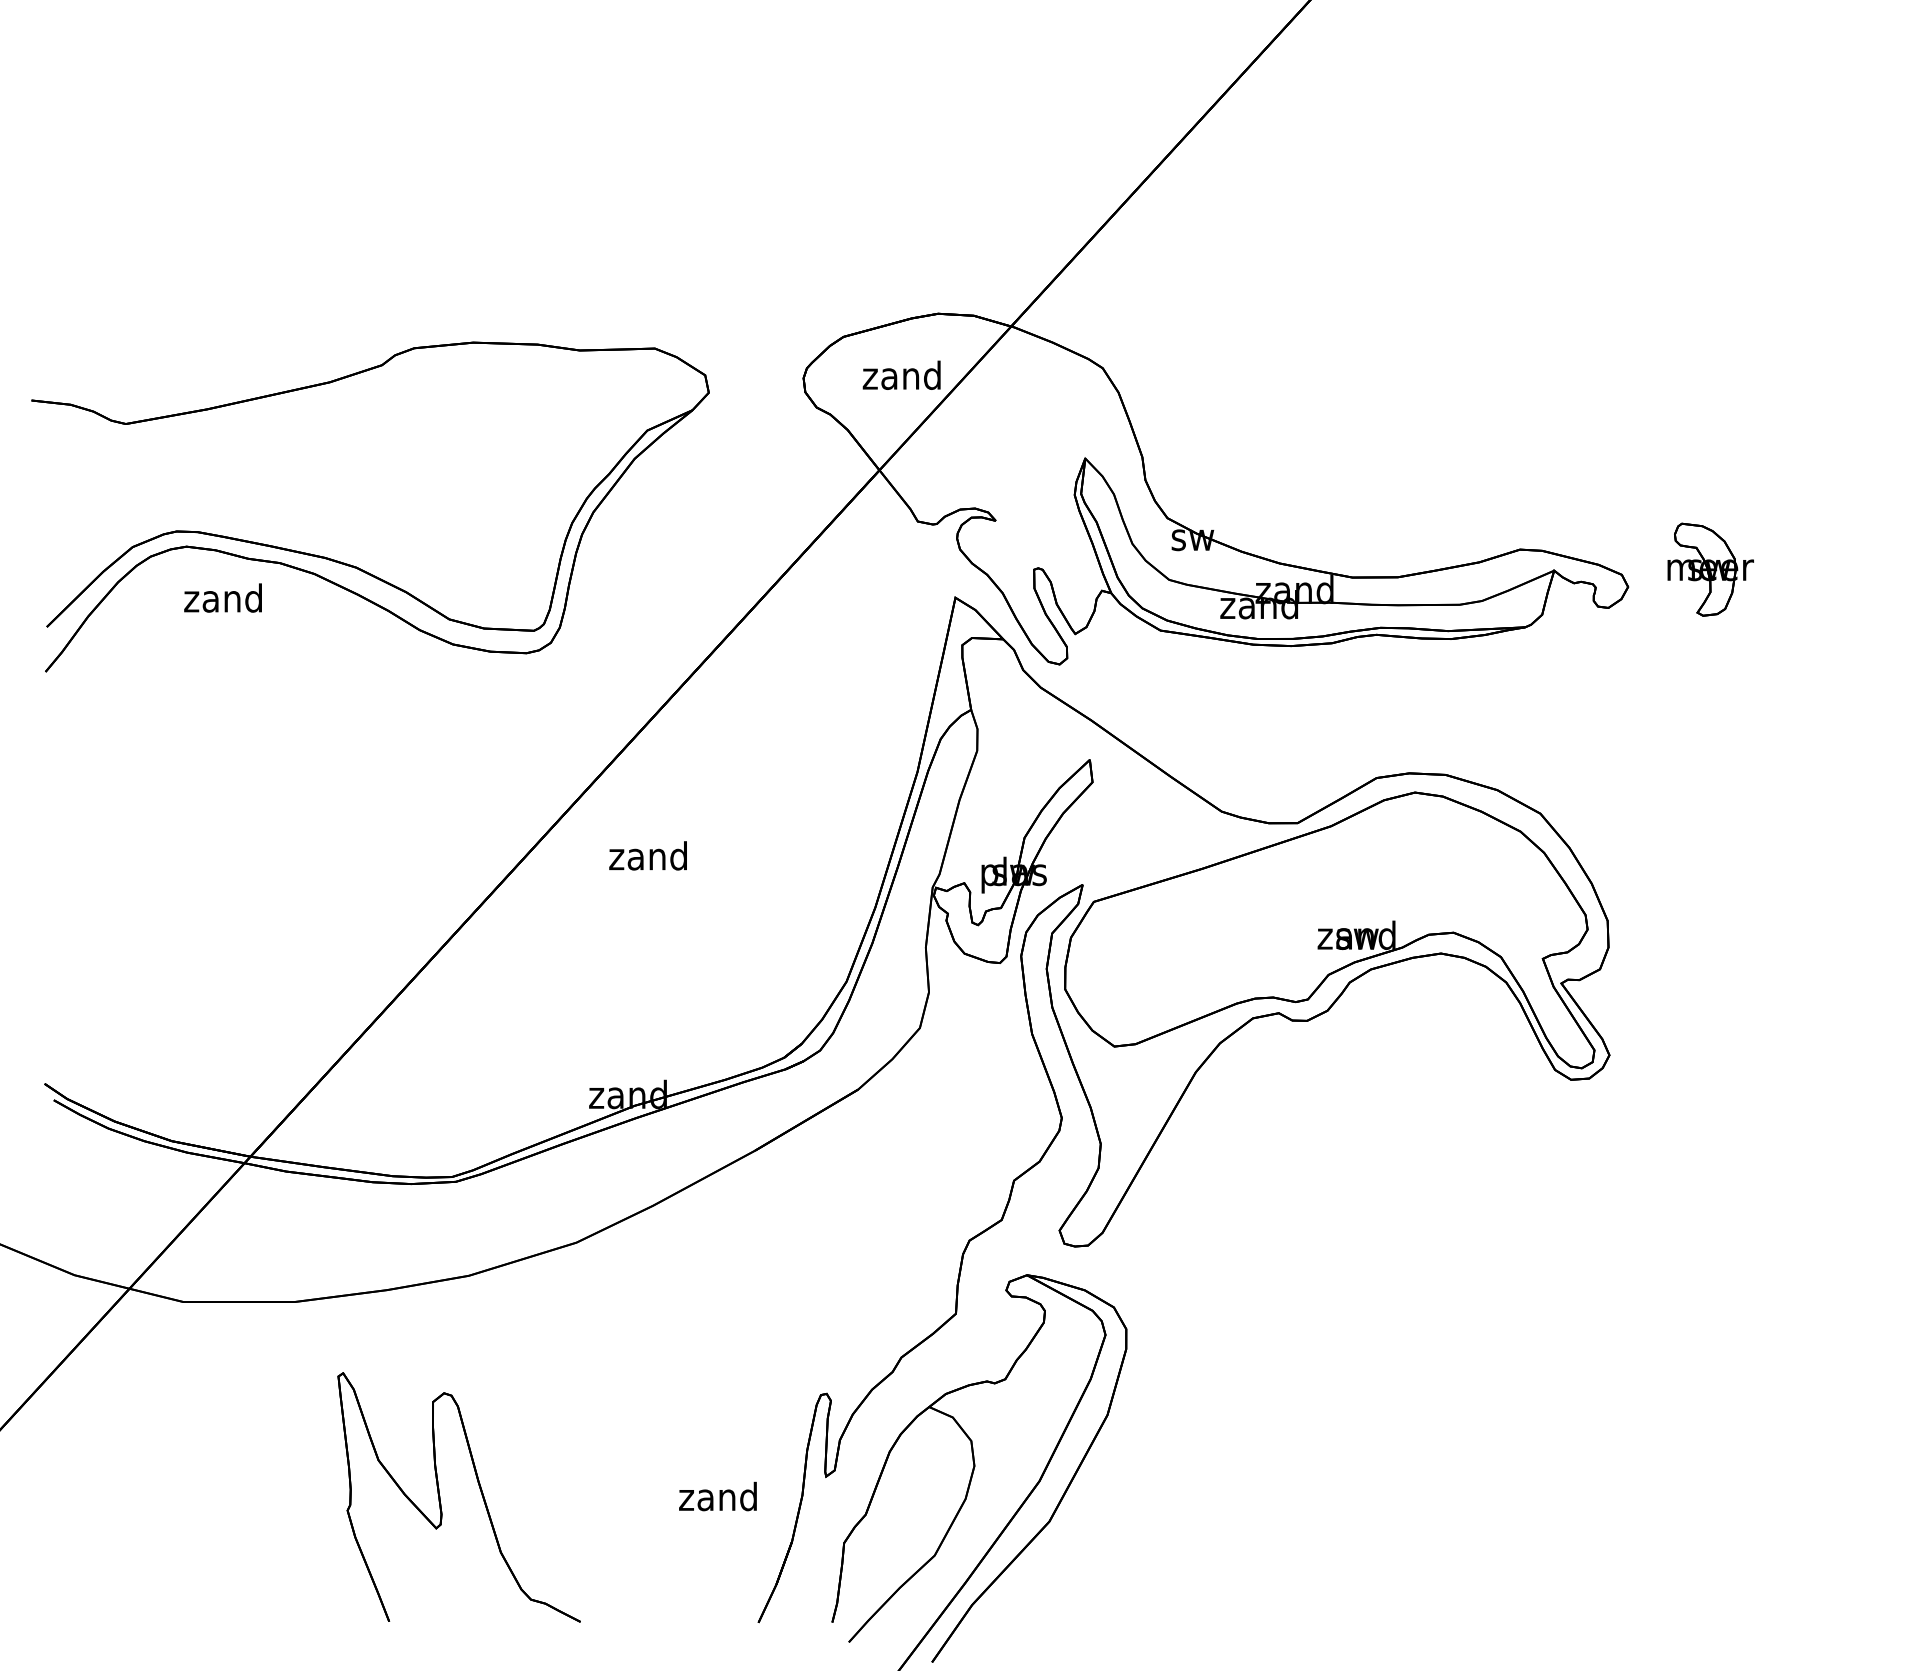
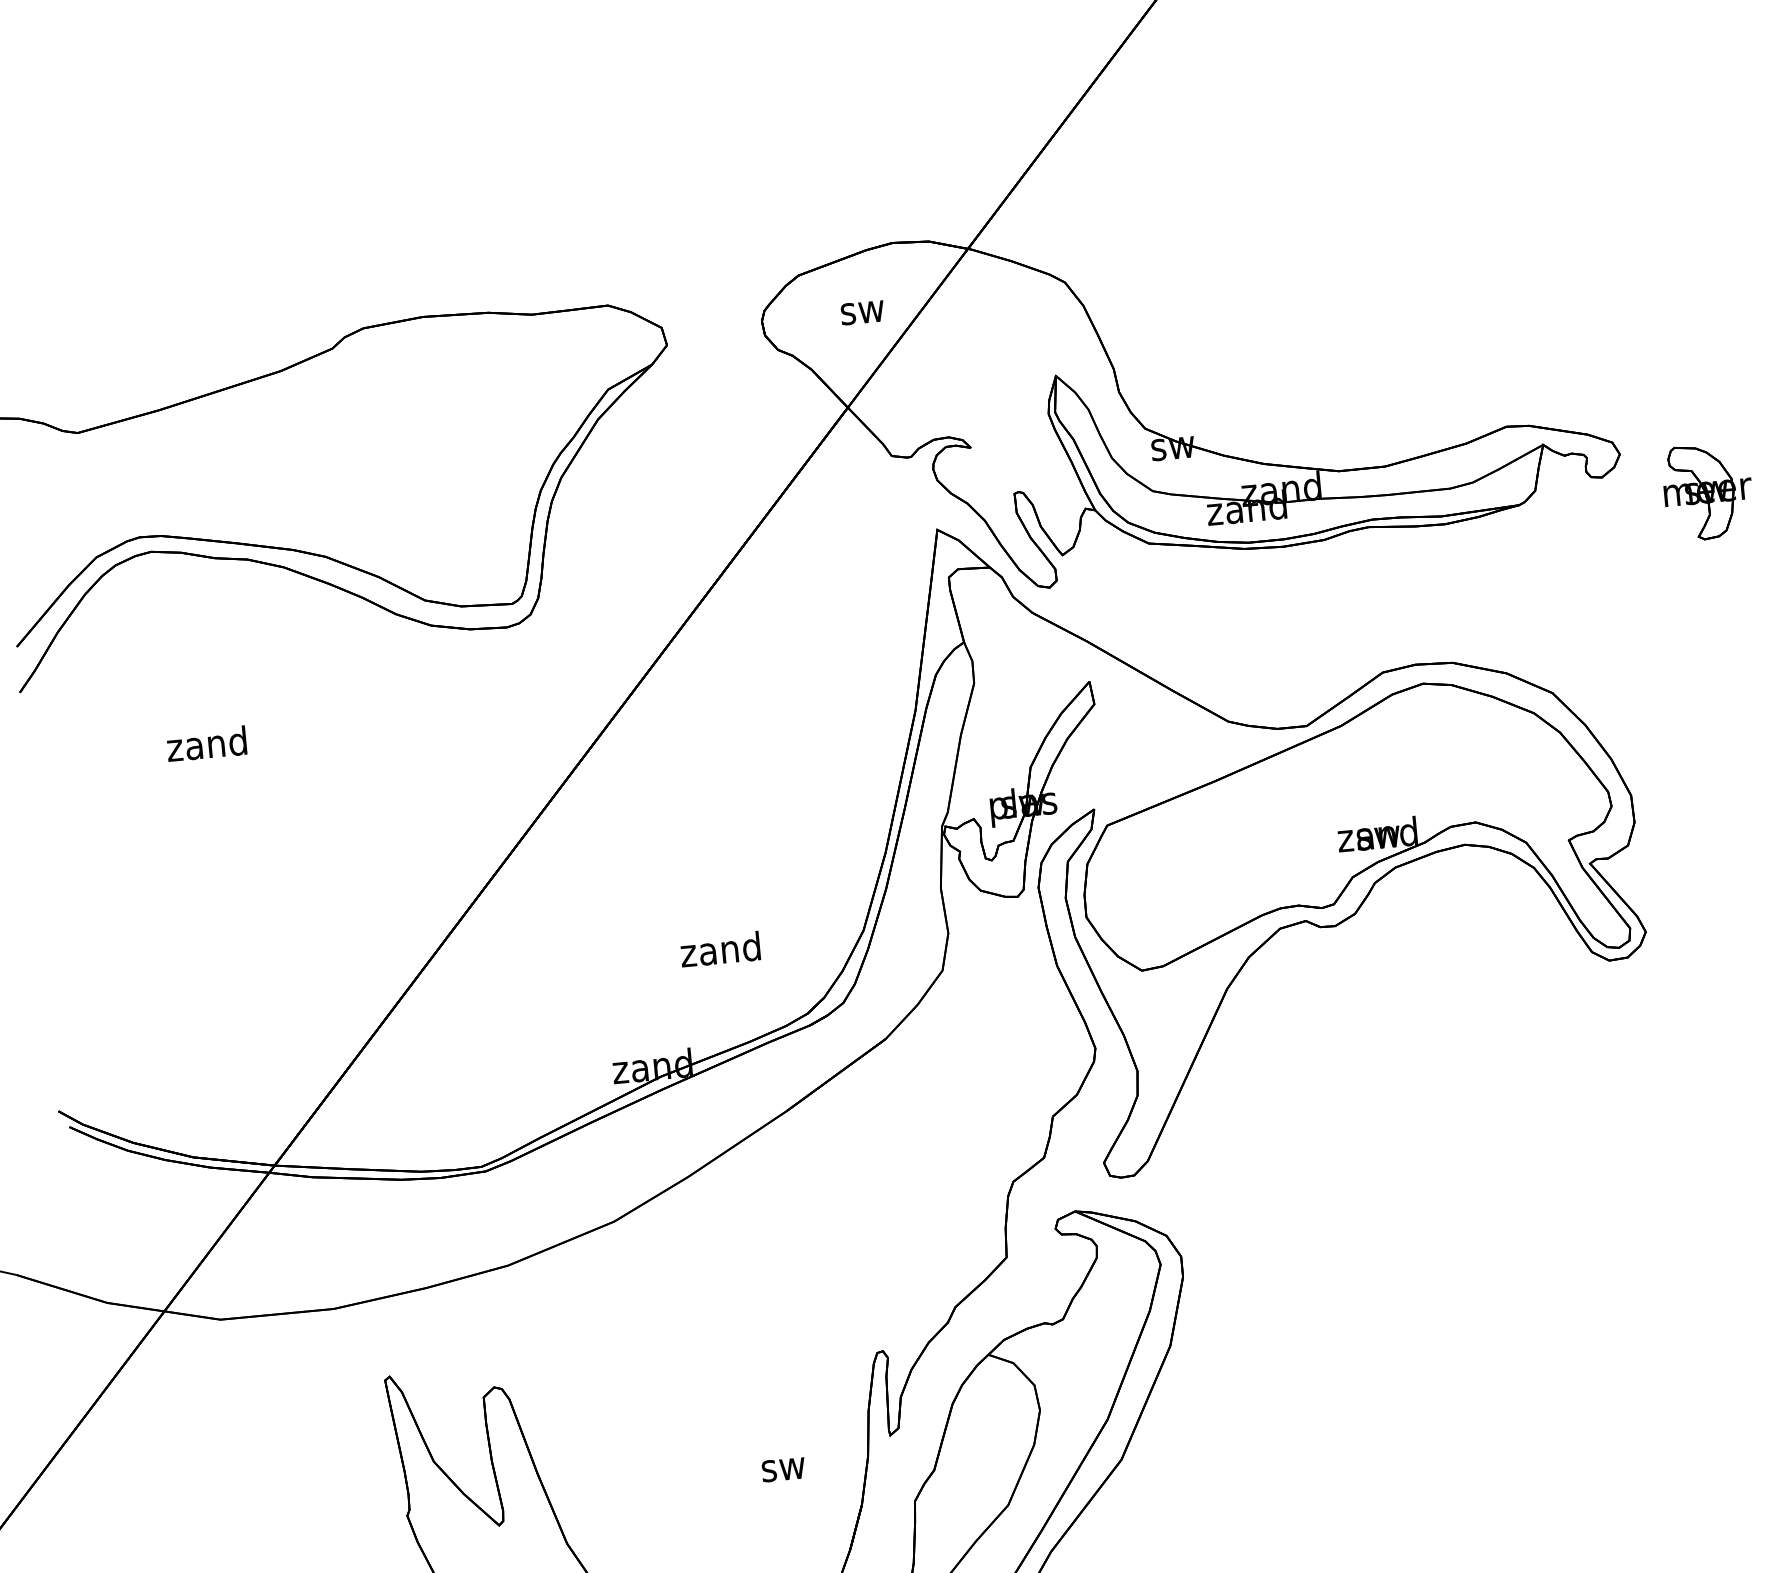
text: (901, 374) -> (861, 308), zand -> sw
part: (1710, 569) -> (1707, 491), moved
text: (222, 597) -> (206, 743), moved
text: (647, 855) -> (719, 949), moved
text: (717, 1496) -> (781, 1466), zand -> sw

